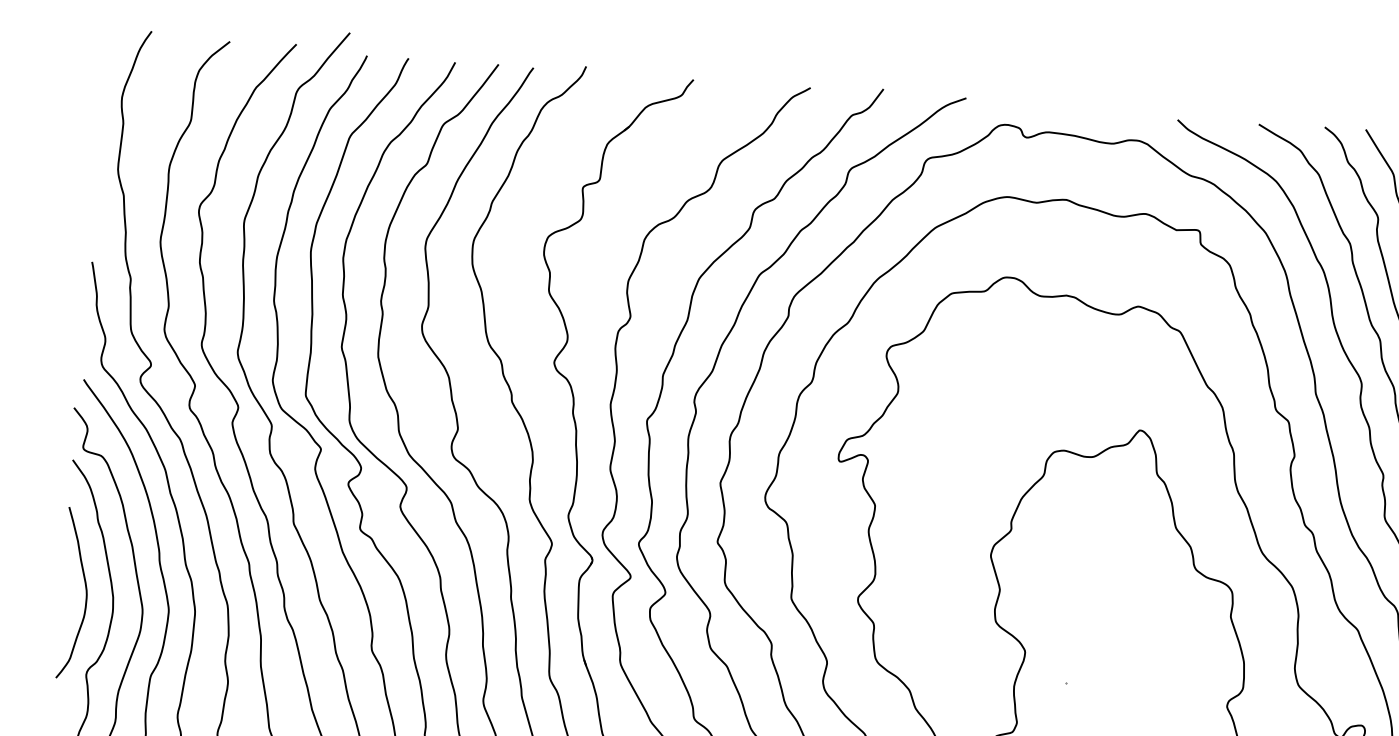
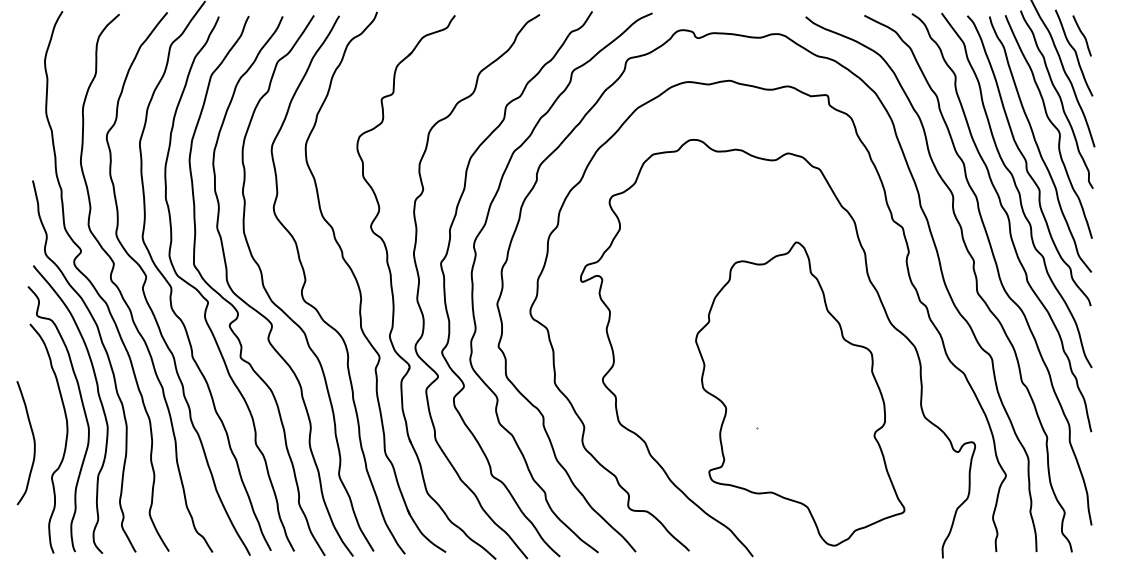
curve: (84, 594) -> (33, 443), moved

